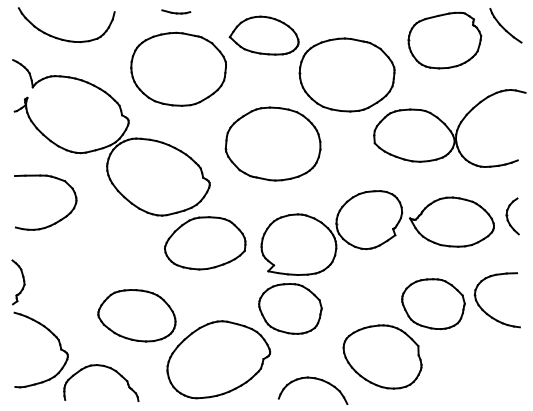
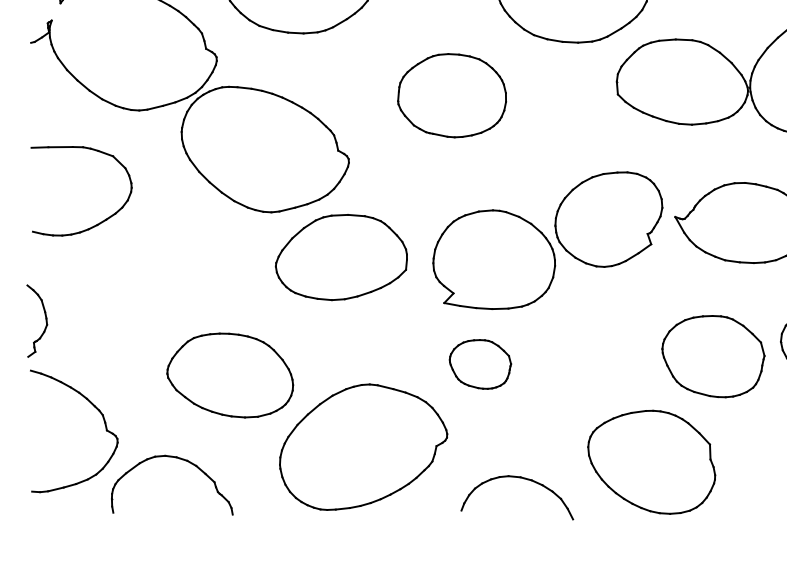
part: (272, 143) -> (451, 94), size x0.7
part: (290, 308) -> (480, 363), size x0.6
part: (382, 356) -> (651, 461), moved

